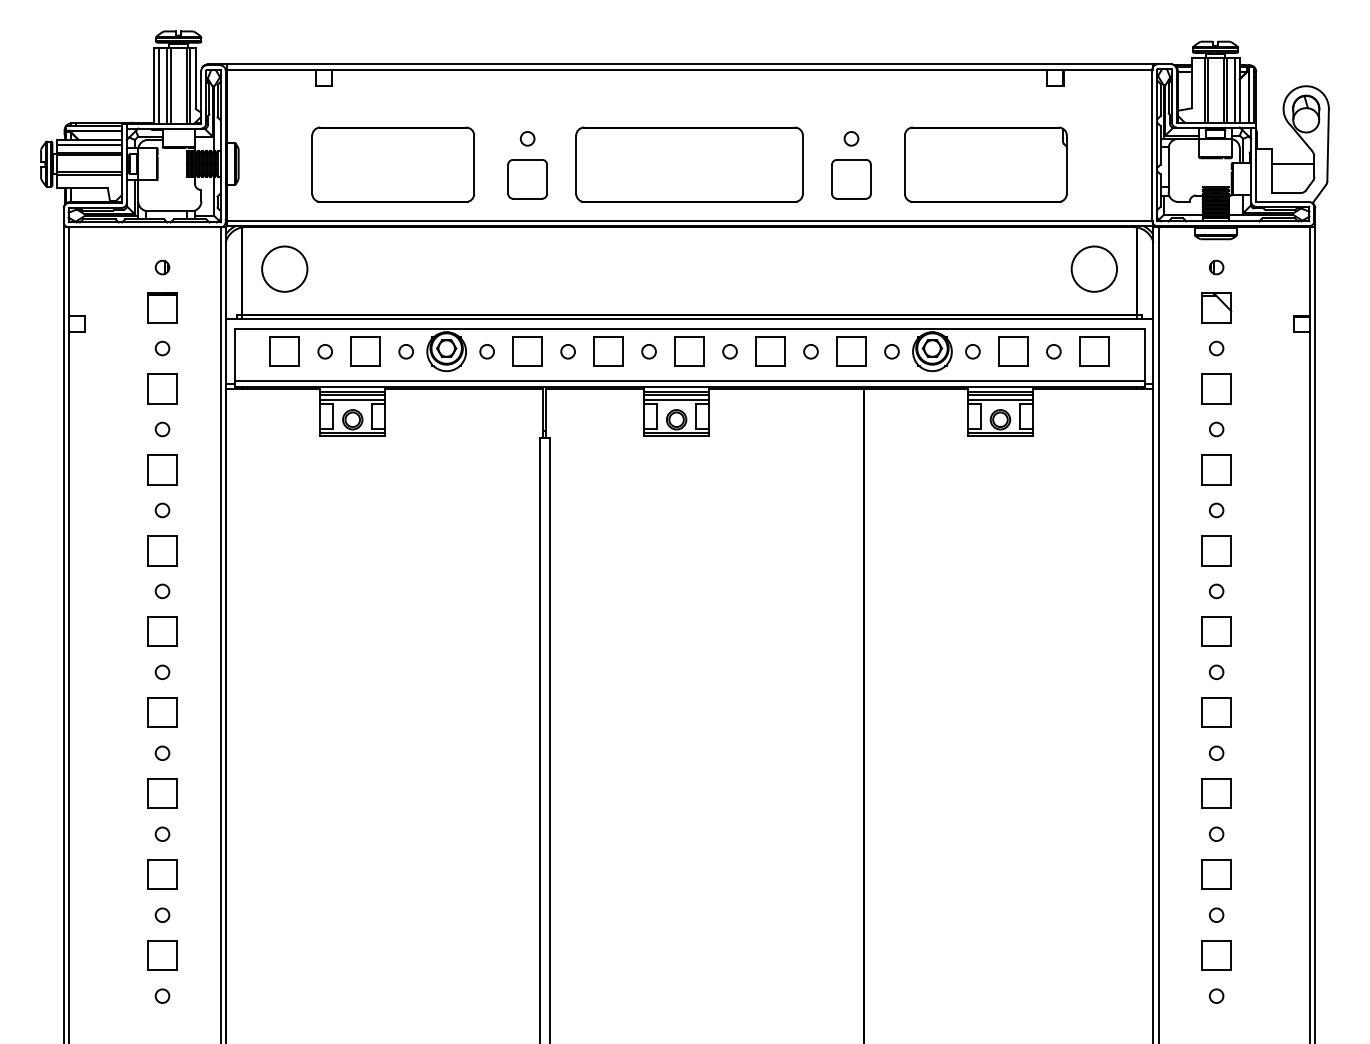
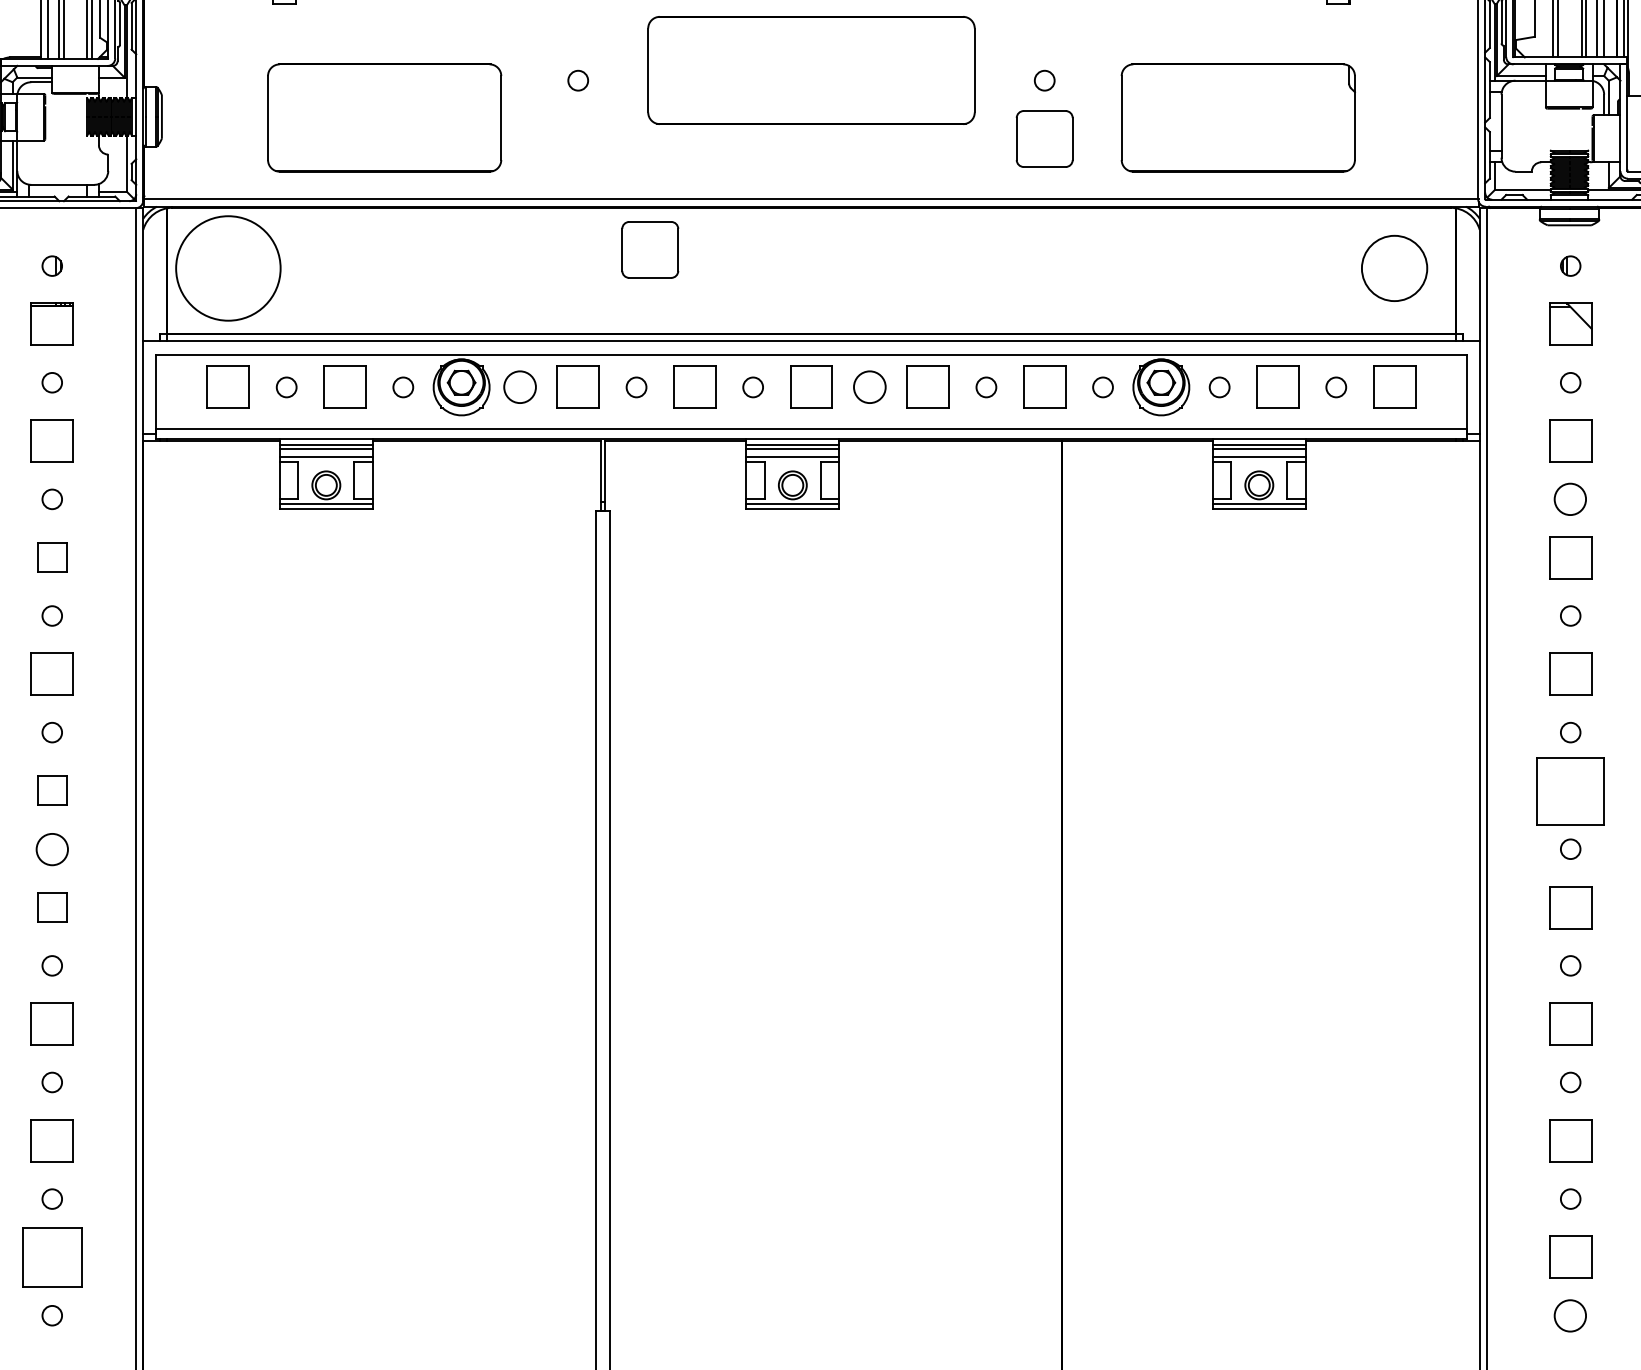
part: (689, 164) -> (811, 70), moved
part: (527, 179) -> (650, 250), moved
circle: (284, 268) -> (227, 267), size x1.6
circle: (486, 351) -> (518, 387), size x1.6
circle: (729, 351) -> (869, 387), size x1.6
circle: (1216, 429) -> (1570, 499), size x1.6
part: (162, 469) -> (52, 557), size x0.7
part: (162, 631) -> (52, 790), size x0.7
part: (1216, 631) -> (1570, 790), size x1.6
circle: (162, 671) -> (52, 847), size x1.6
part: (162, 712) -> (52, 907), size x0.7
part: (162, 955) -> (52, 1257), size x1.4
circle: (1216, 995) -> (1570, 1314), size x1.6

